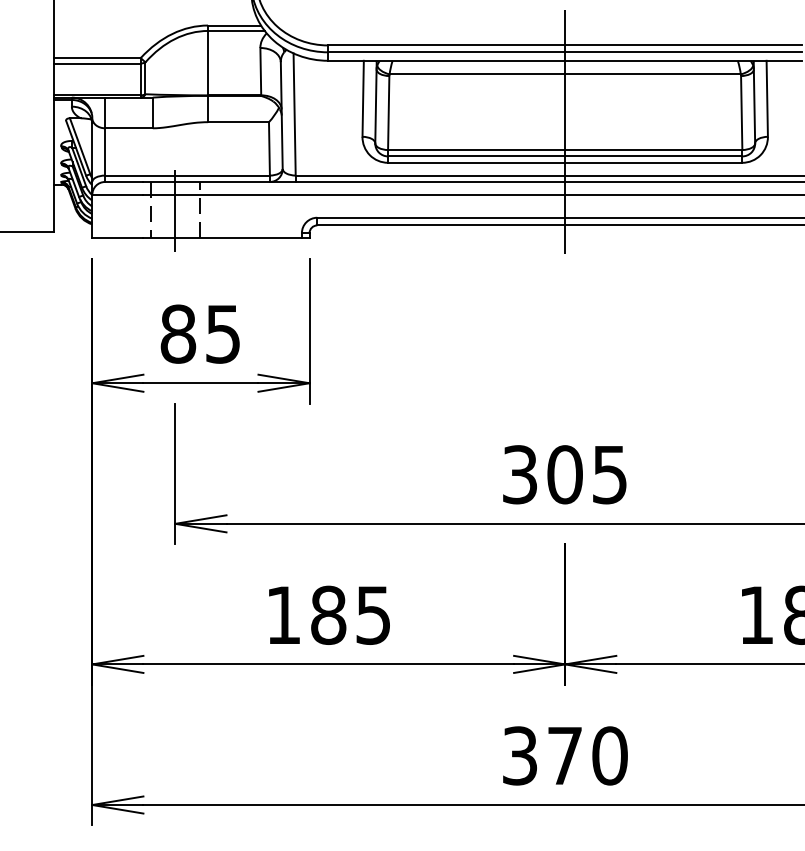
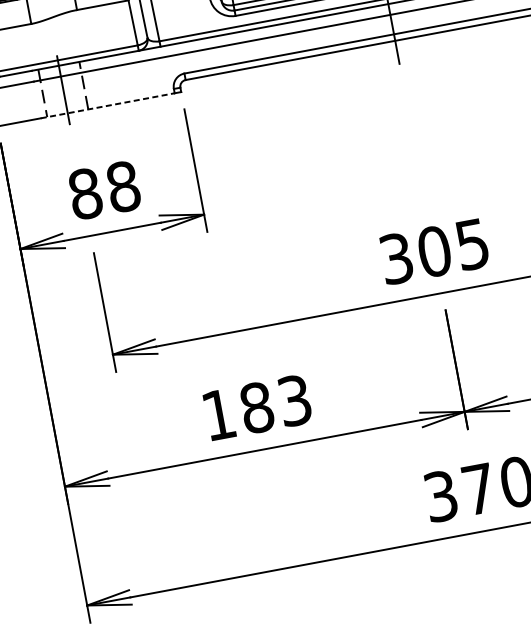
line: (223, 238) -> (108, 105), solid -> dashed
text: (223, 333) -> (123, 186), 85 -> 88
text: (373, 614) -> (294, 400), 185 -> 183

